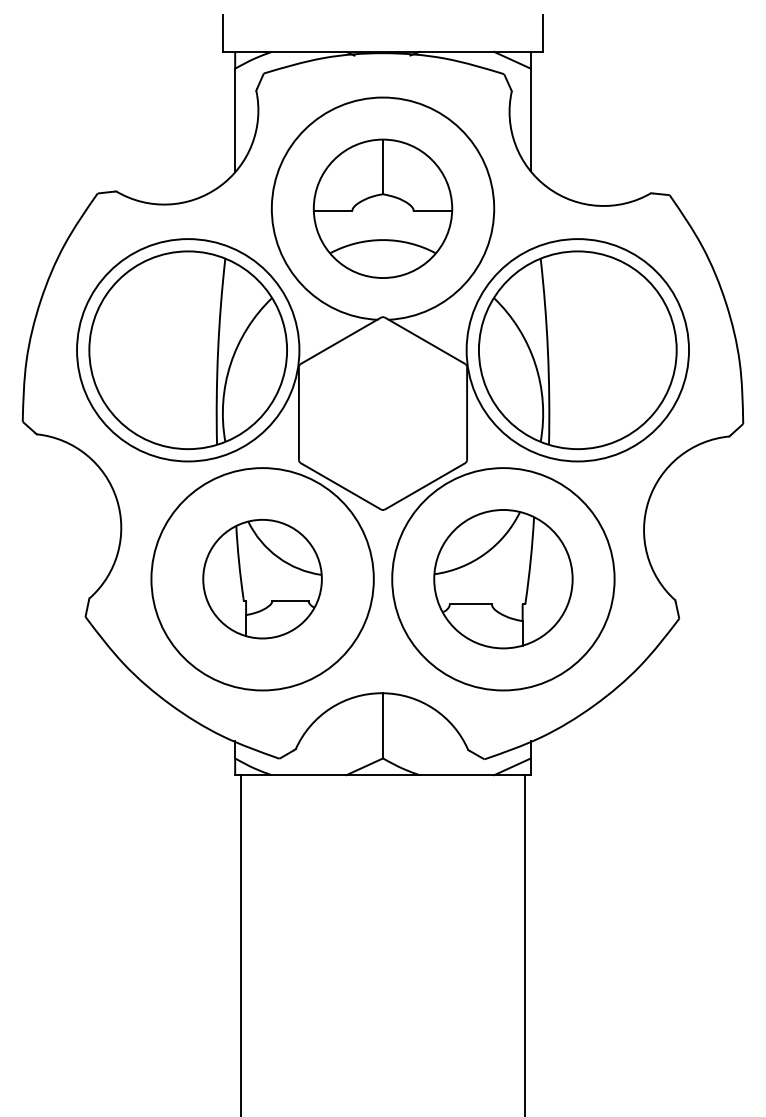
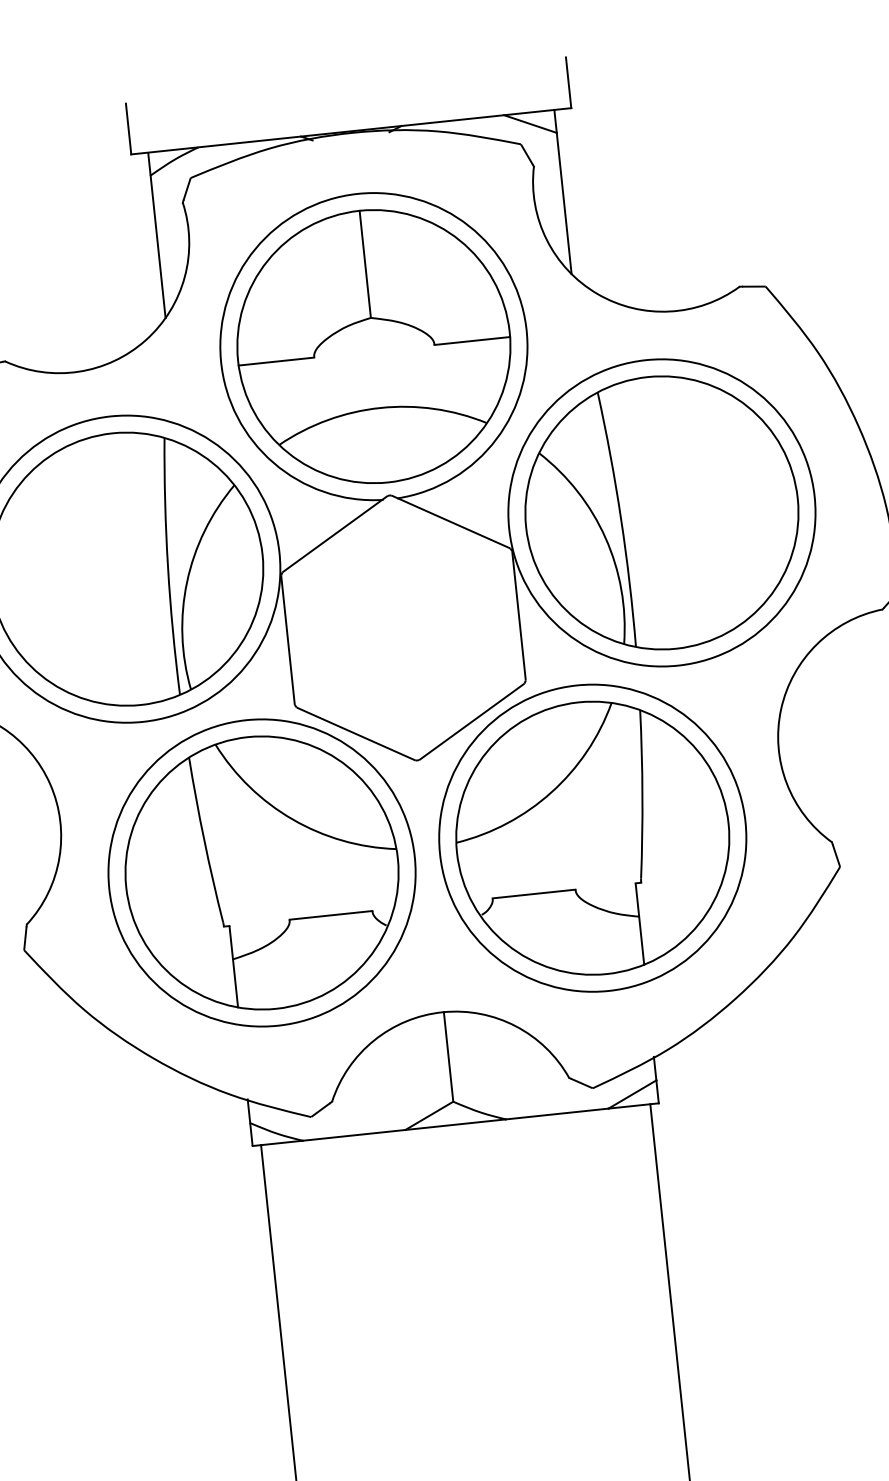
part: (382, 208) -> (373, 346), size x1.43
part: (262, 578) -> (261, 871), size x1.67
part: (503, 578) -> (592, 837), size x1.43

